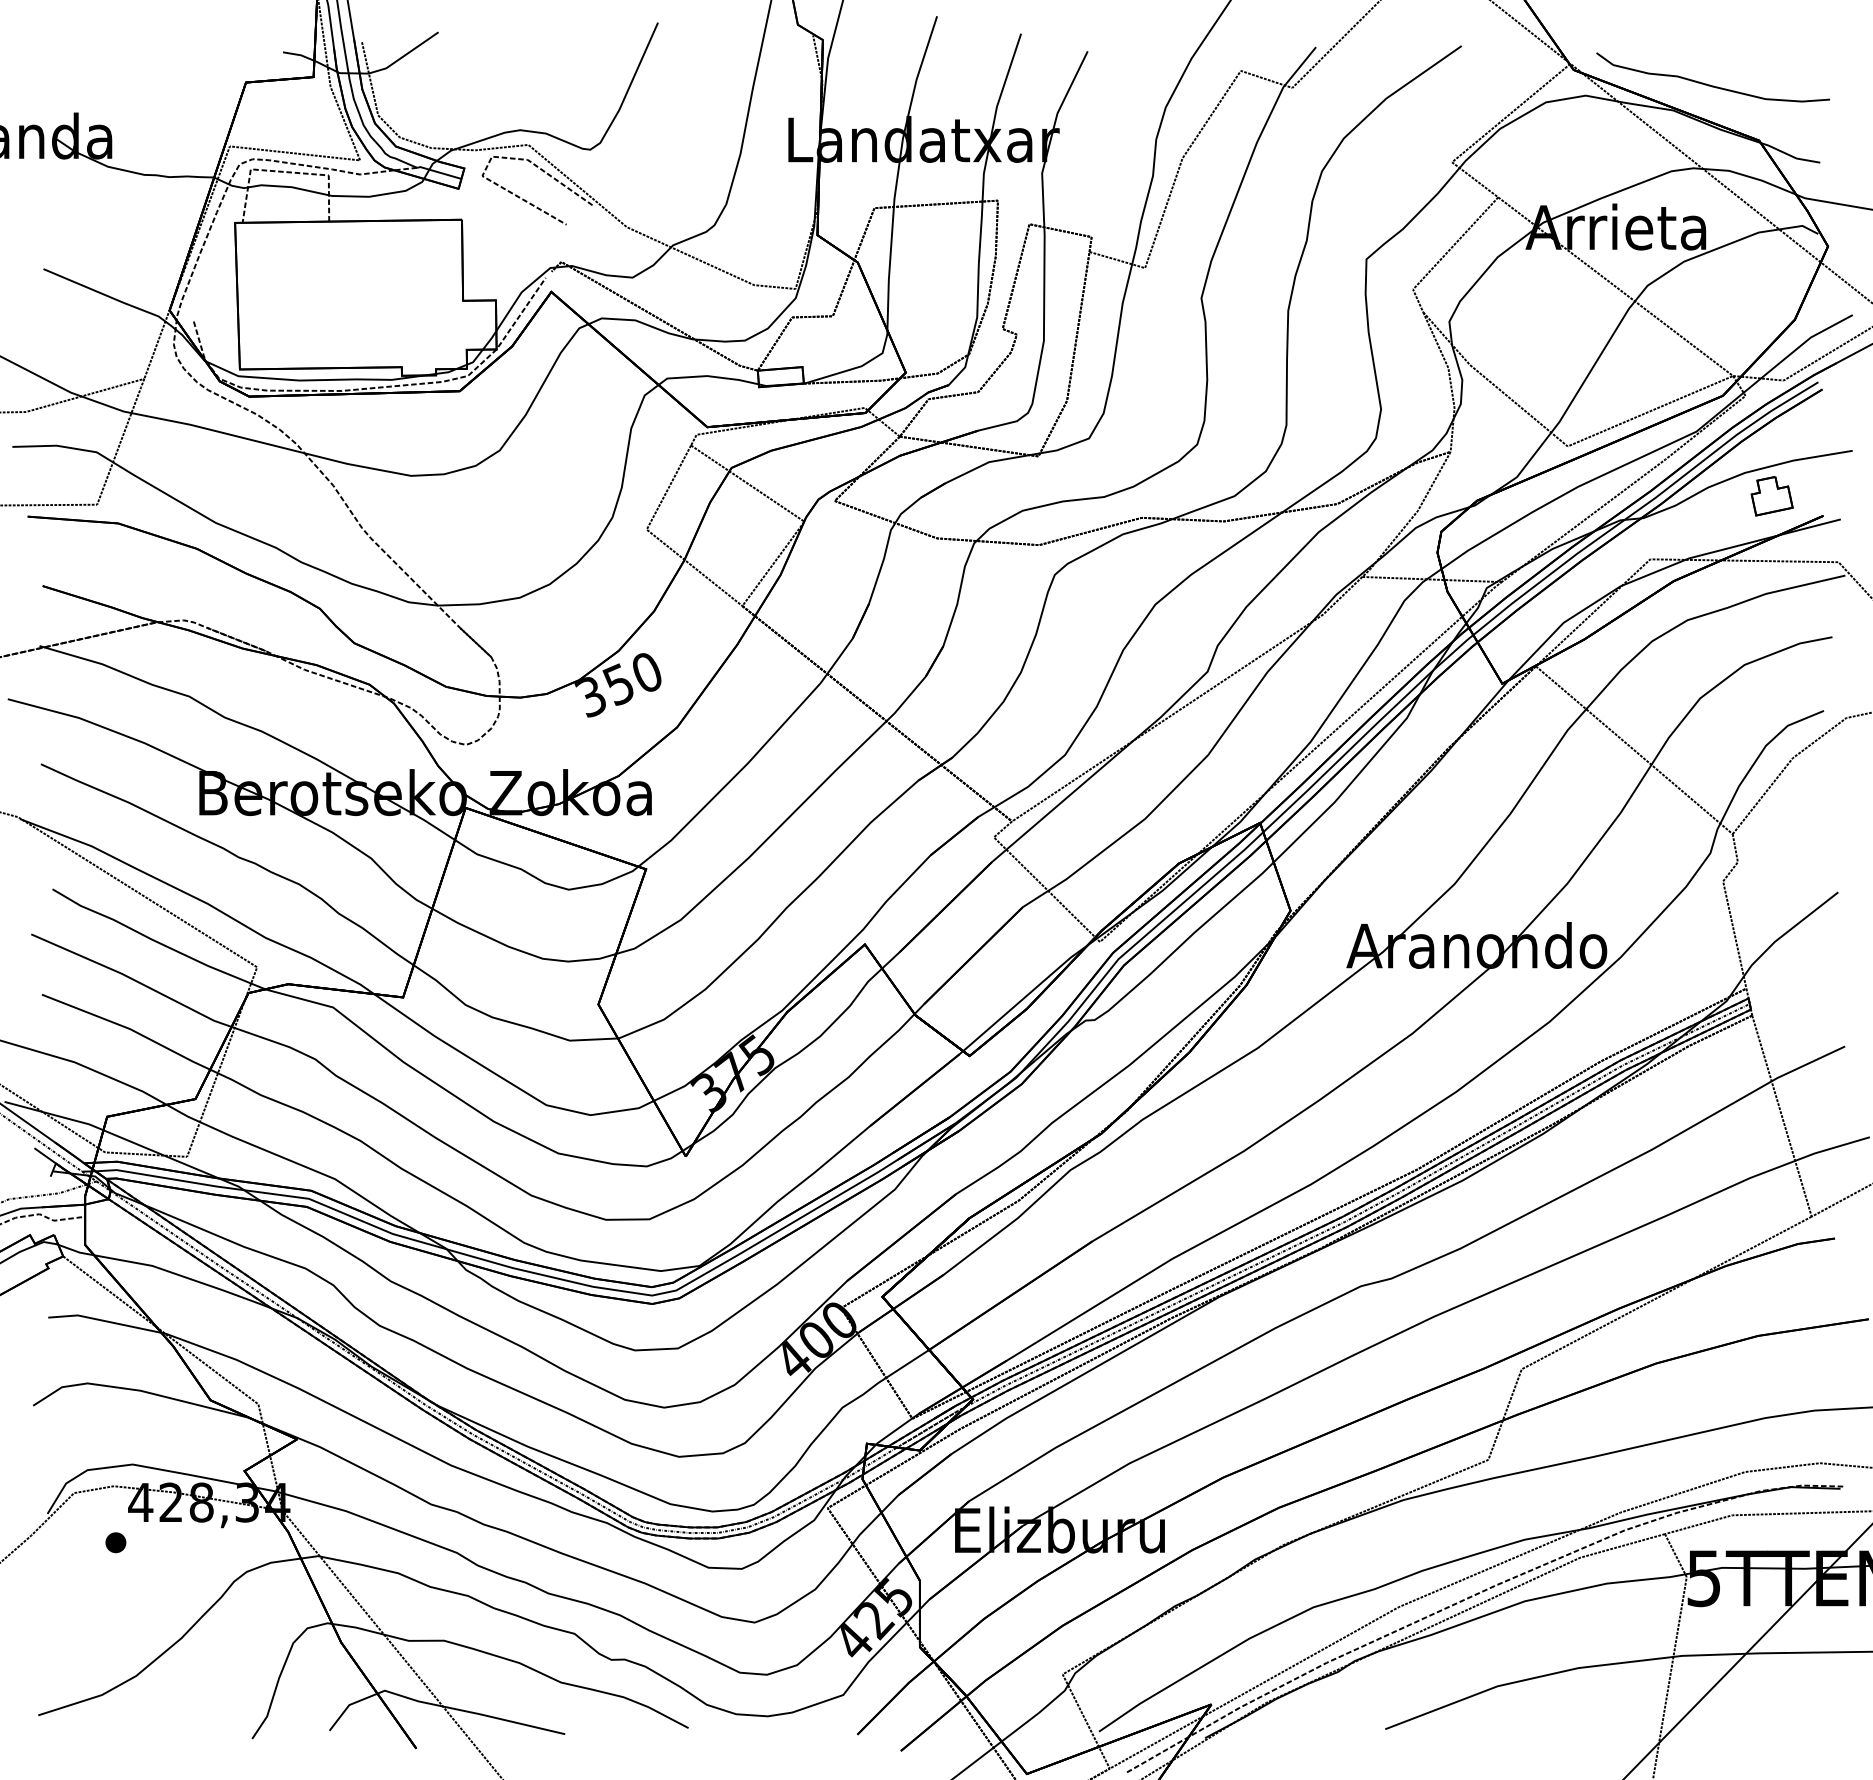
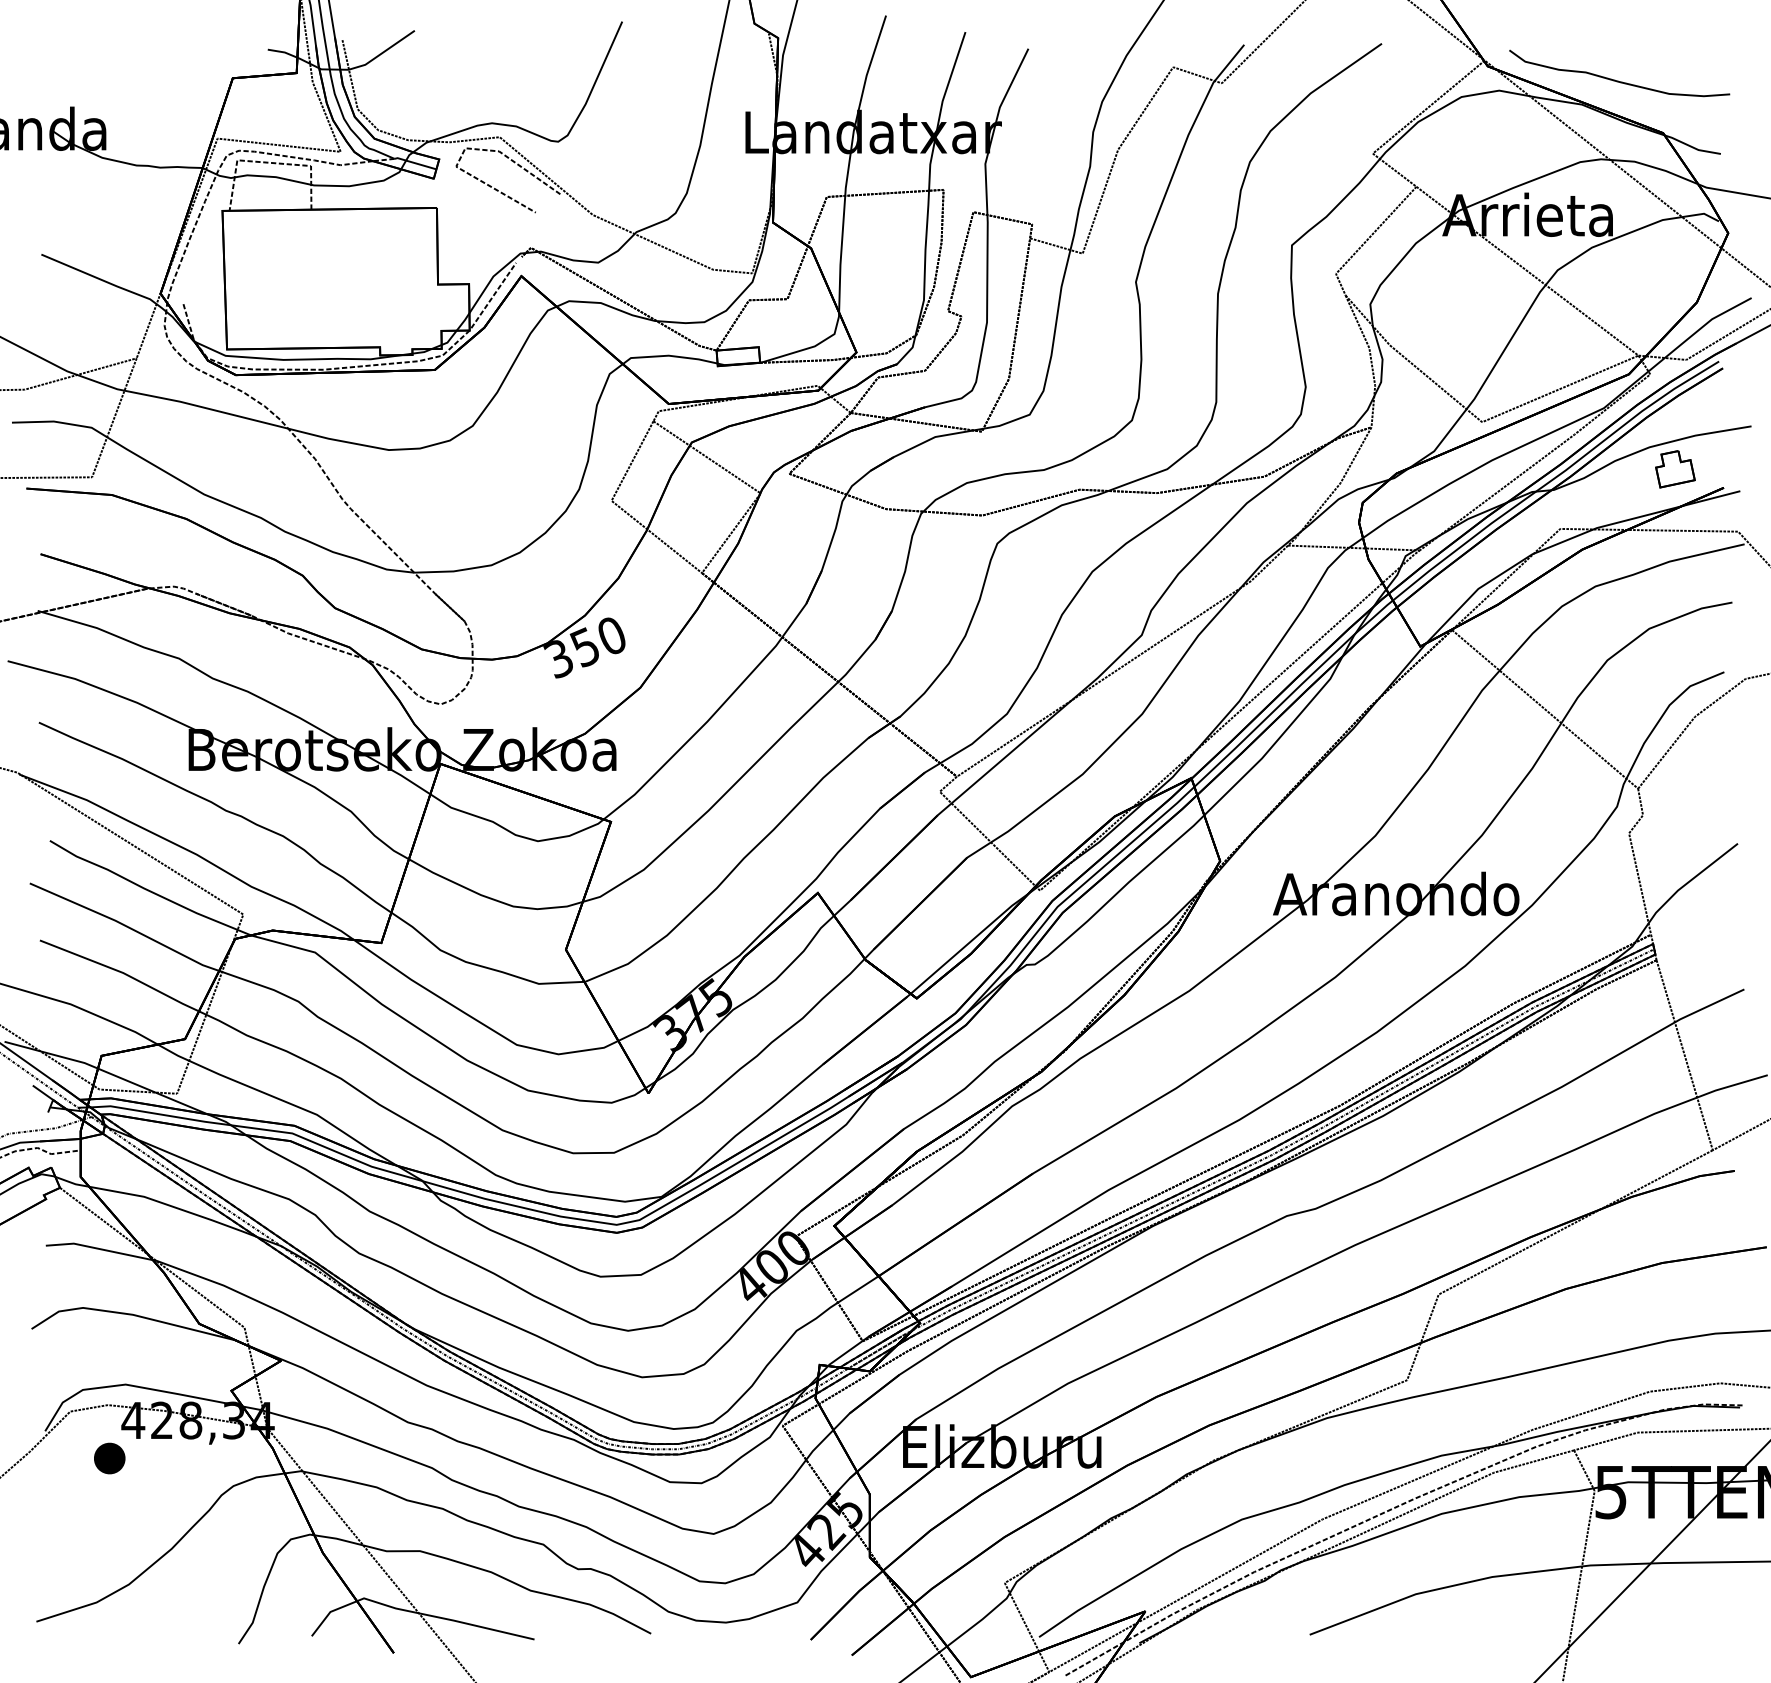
part: (115, 1542) -> (109, 1458), size x1.6

